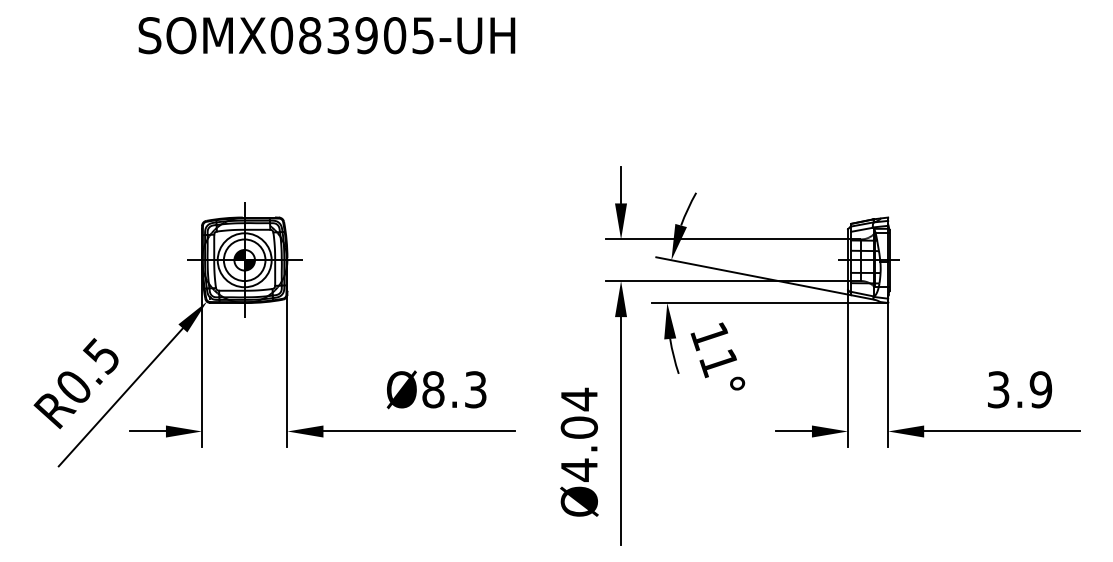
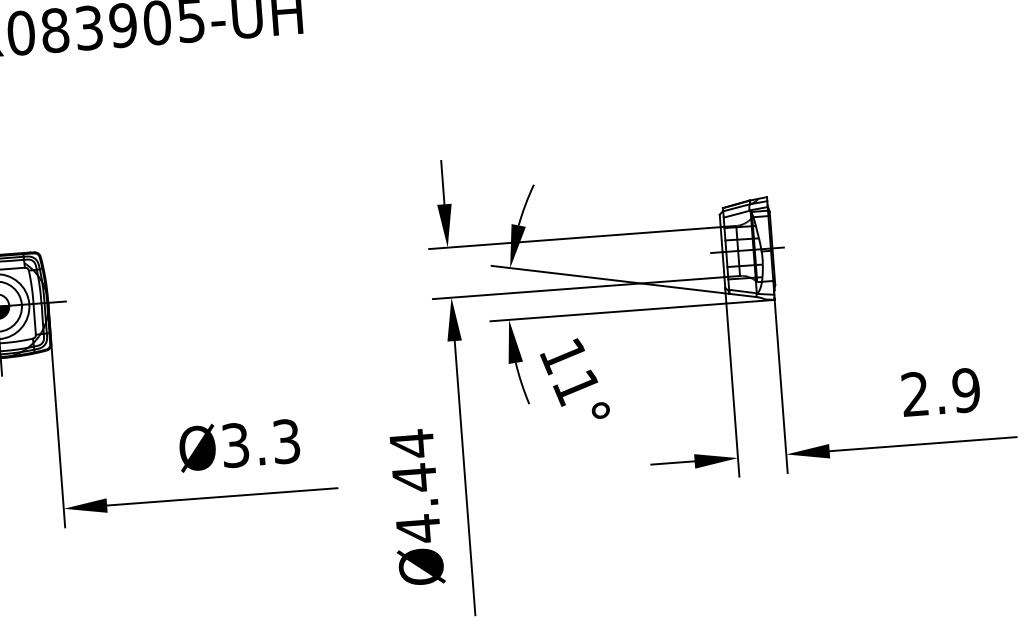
text: (433, 389) -> (235, 445), Ø8.3 -> Ø3.3
text: (998, 389) -> (915, 393), 3.9 -> 2.9
text: (578, 427) -> (413, 477), Ø4.04 -> Ø4.44

